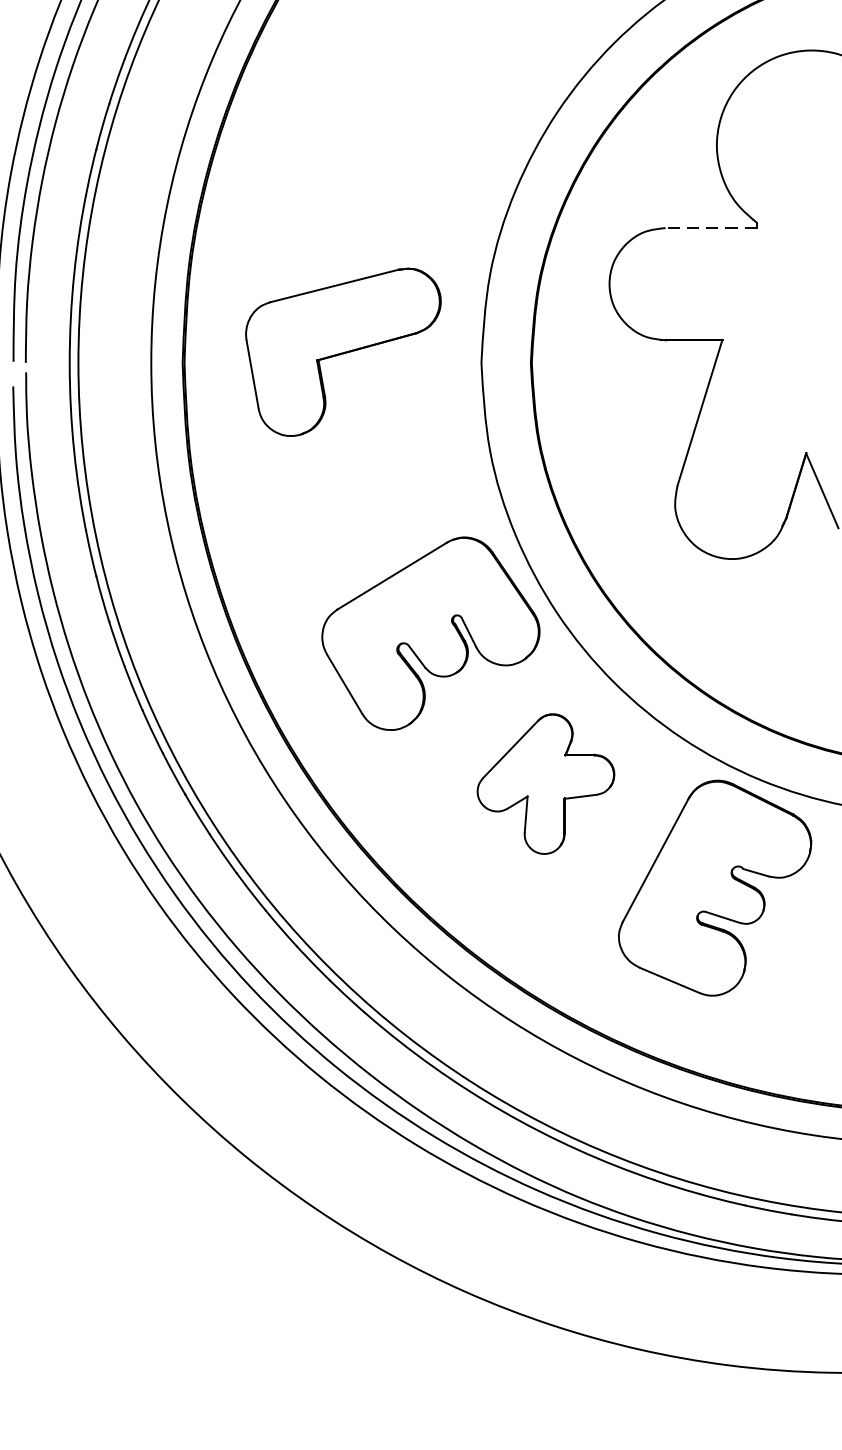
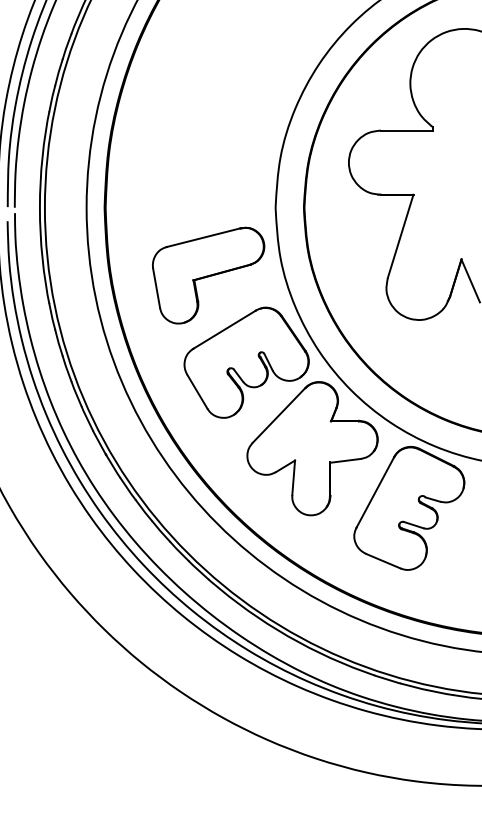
line: (710, 227) -> (406, 130), dashed -> solid
part: (343, 351) -> (208, 275), moved
part: (545, 783) -> (312, 448), size x1.67

